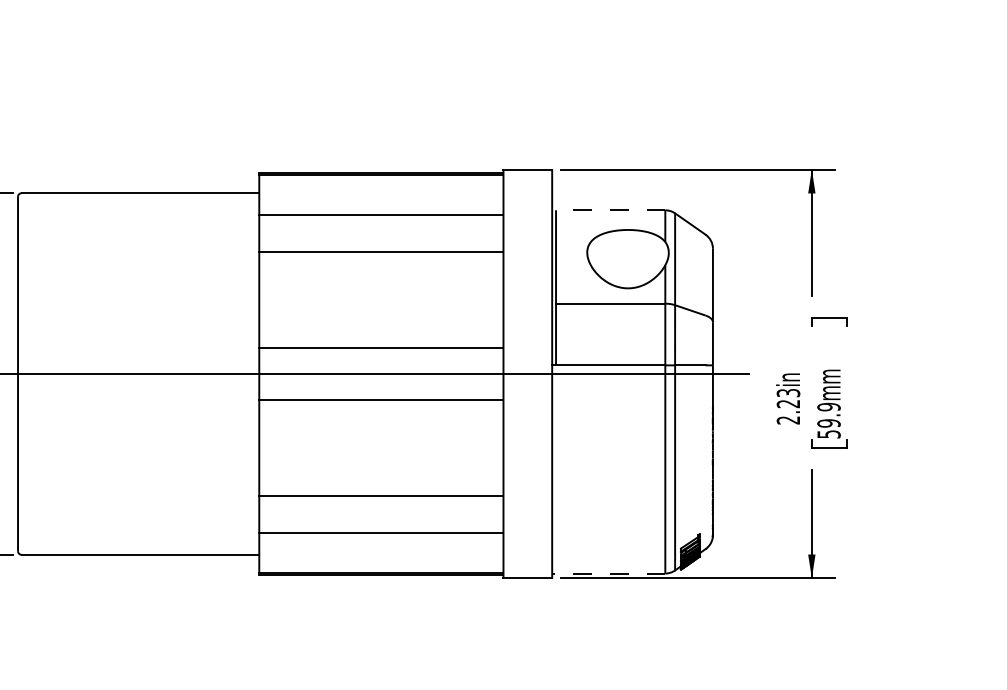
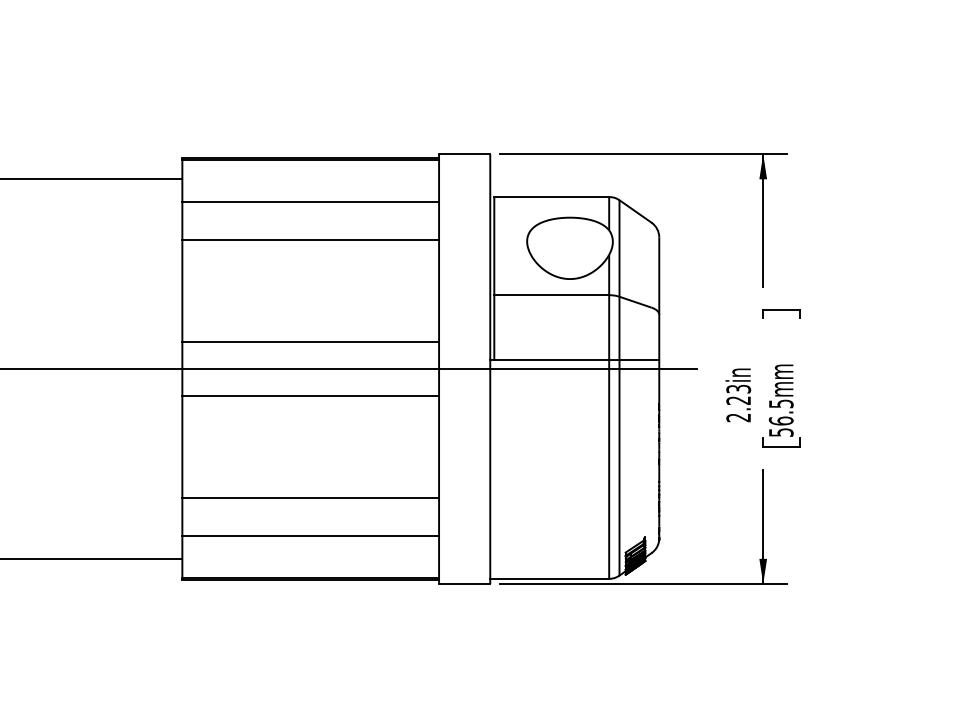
line: (610, 210) -> (551, 197), dashed -> solid
text: (828, 414) -> (780, 411), 59.9mm -> 56.5mm
line: (608, 573) -> (549, 578), dashed -> solid

